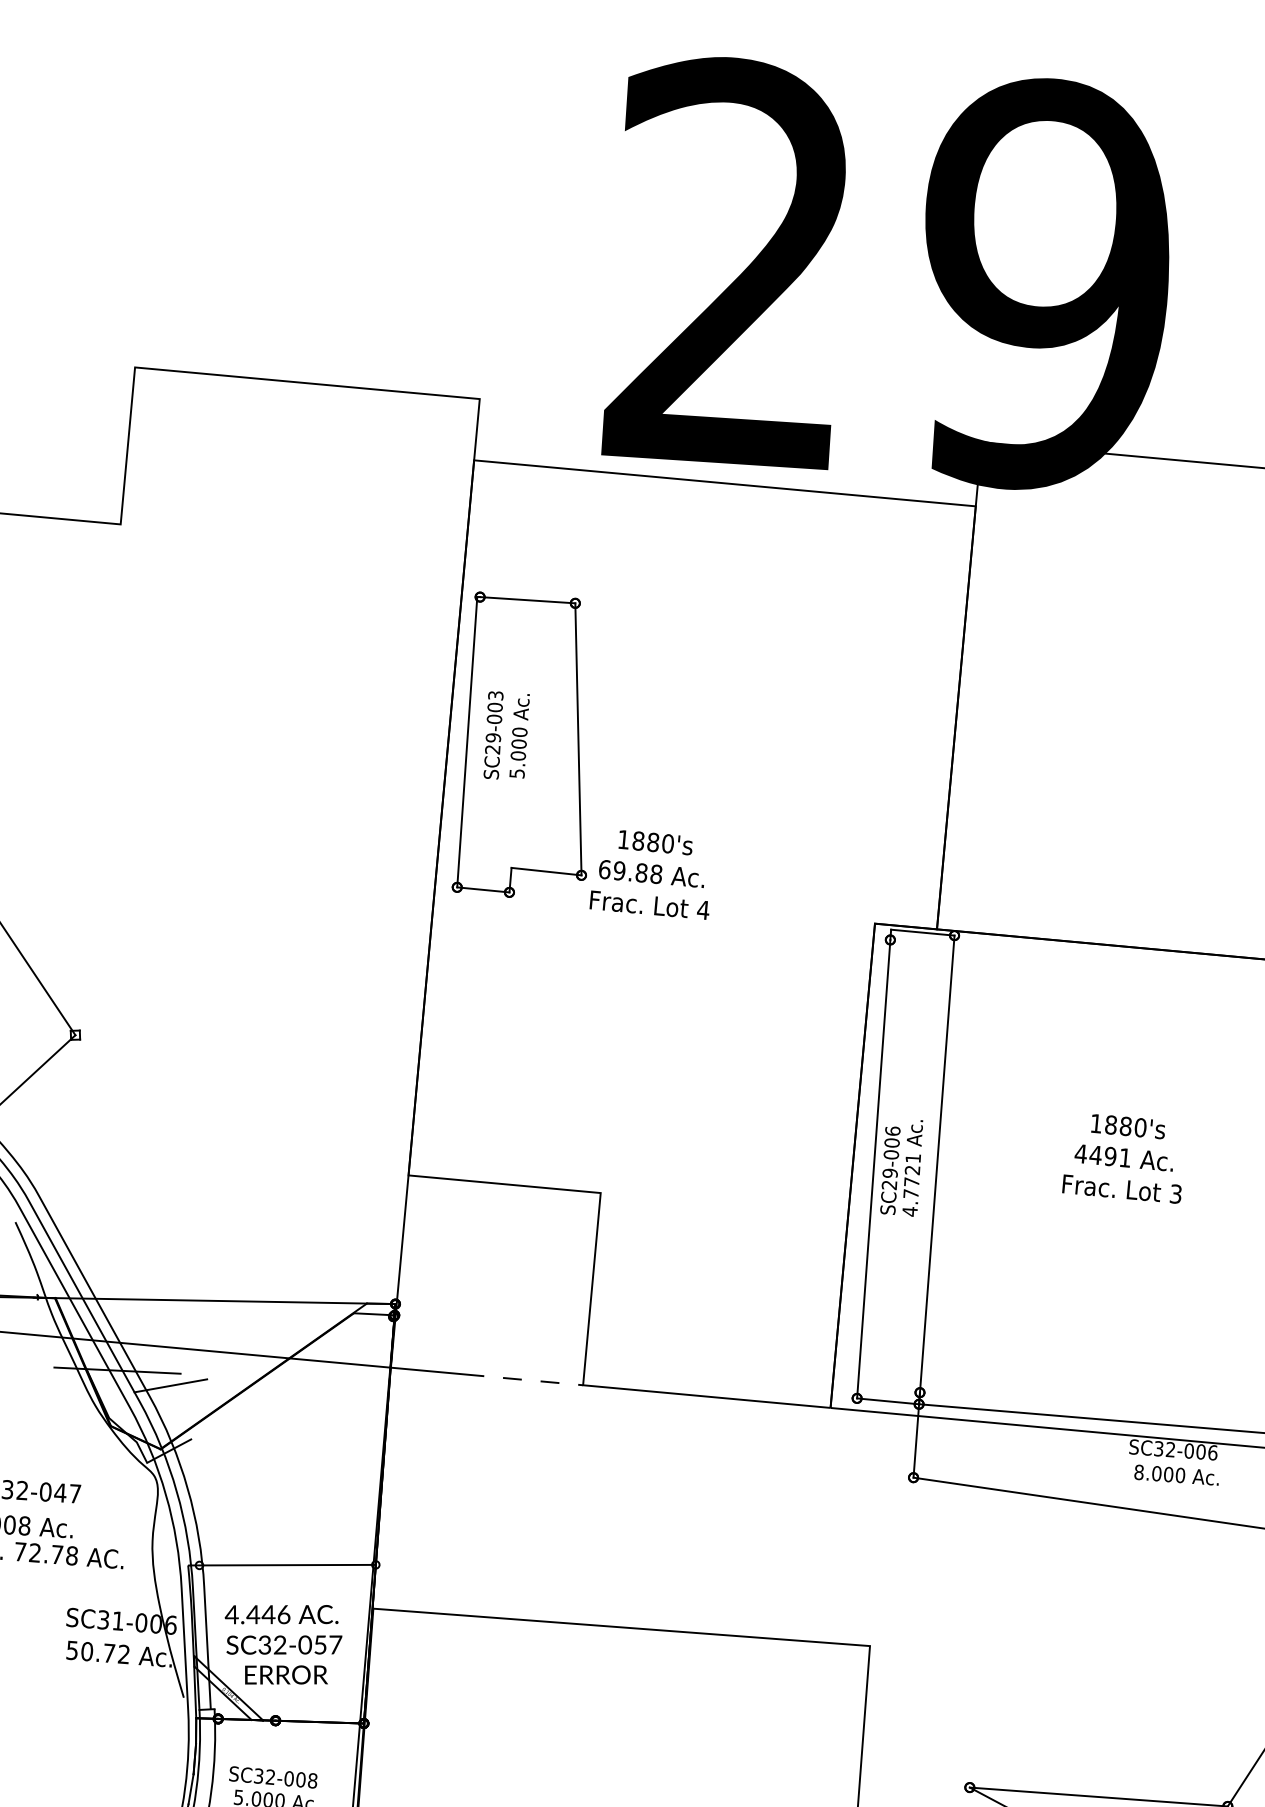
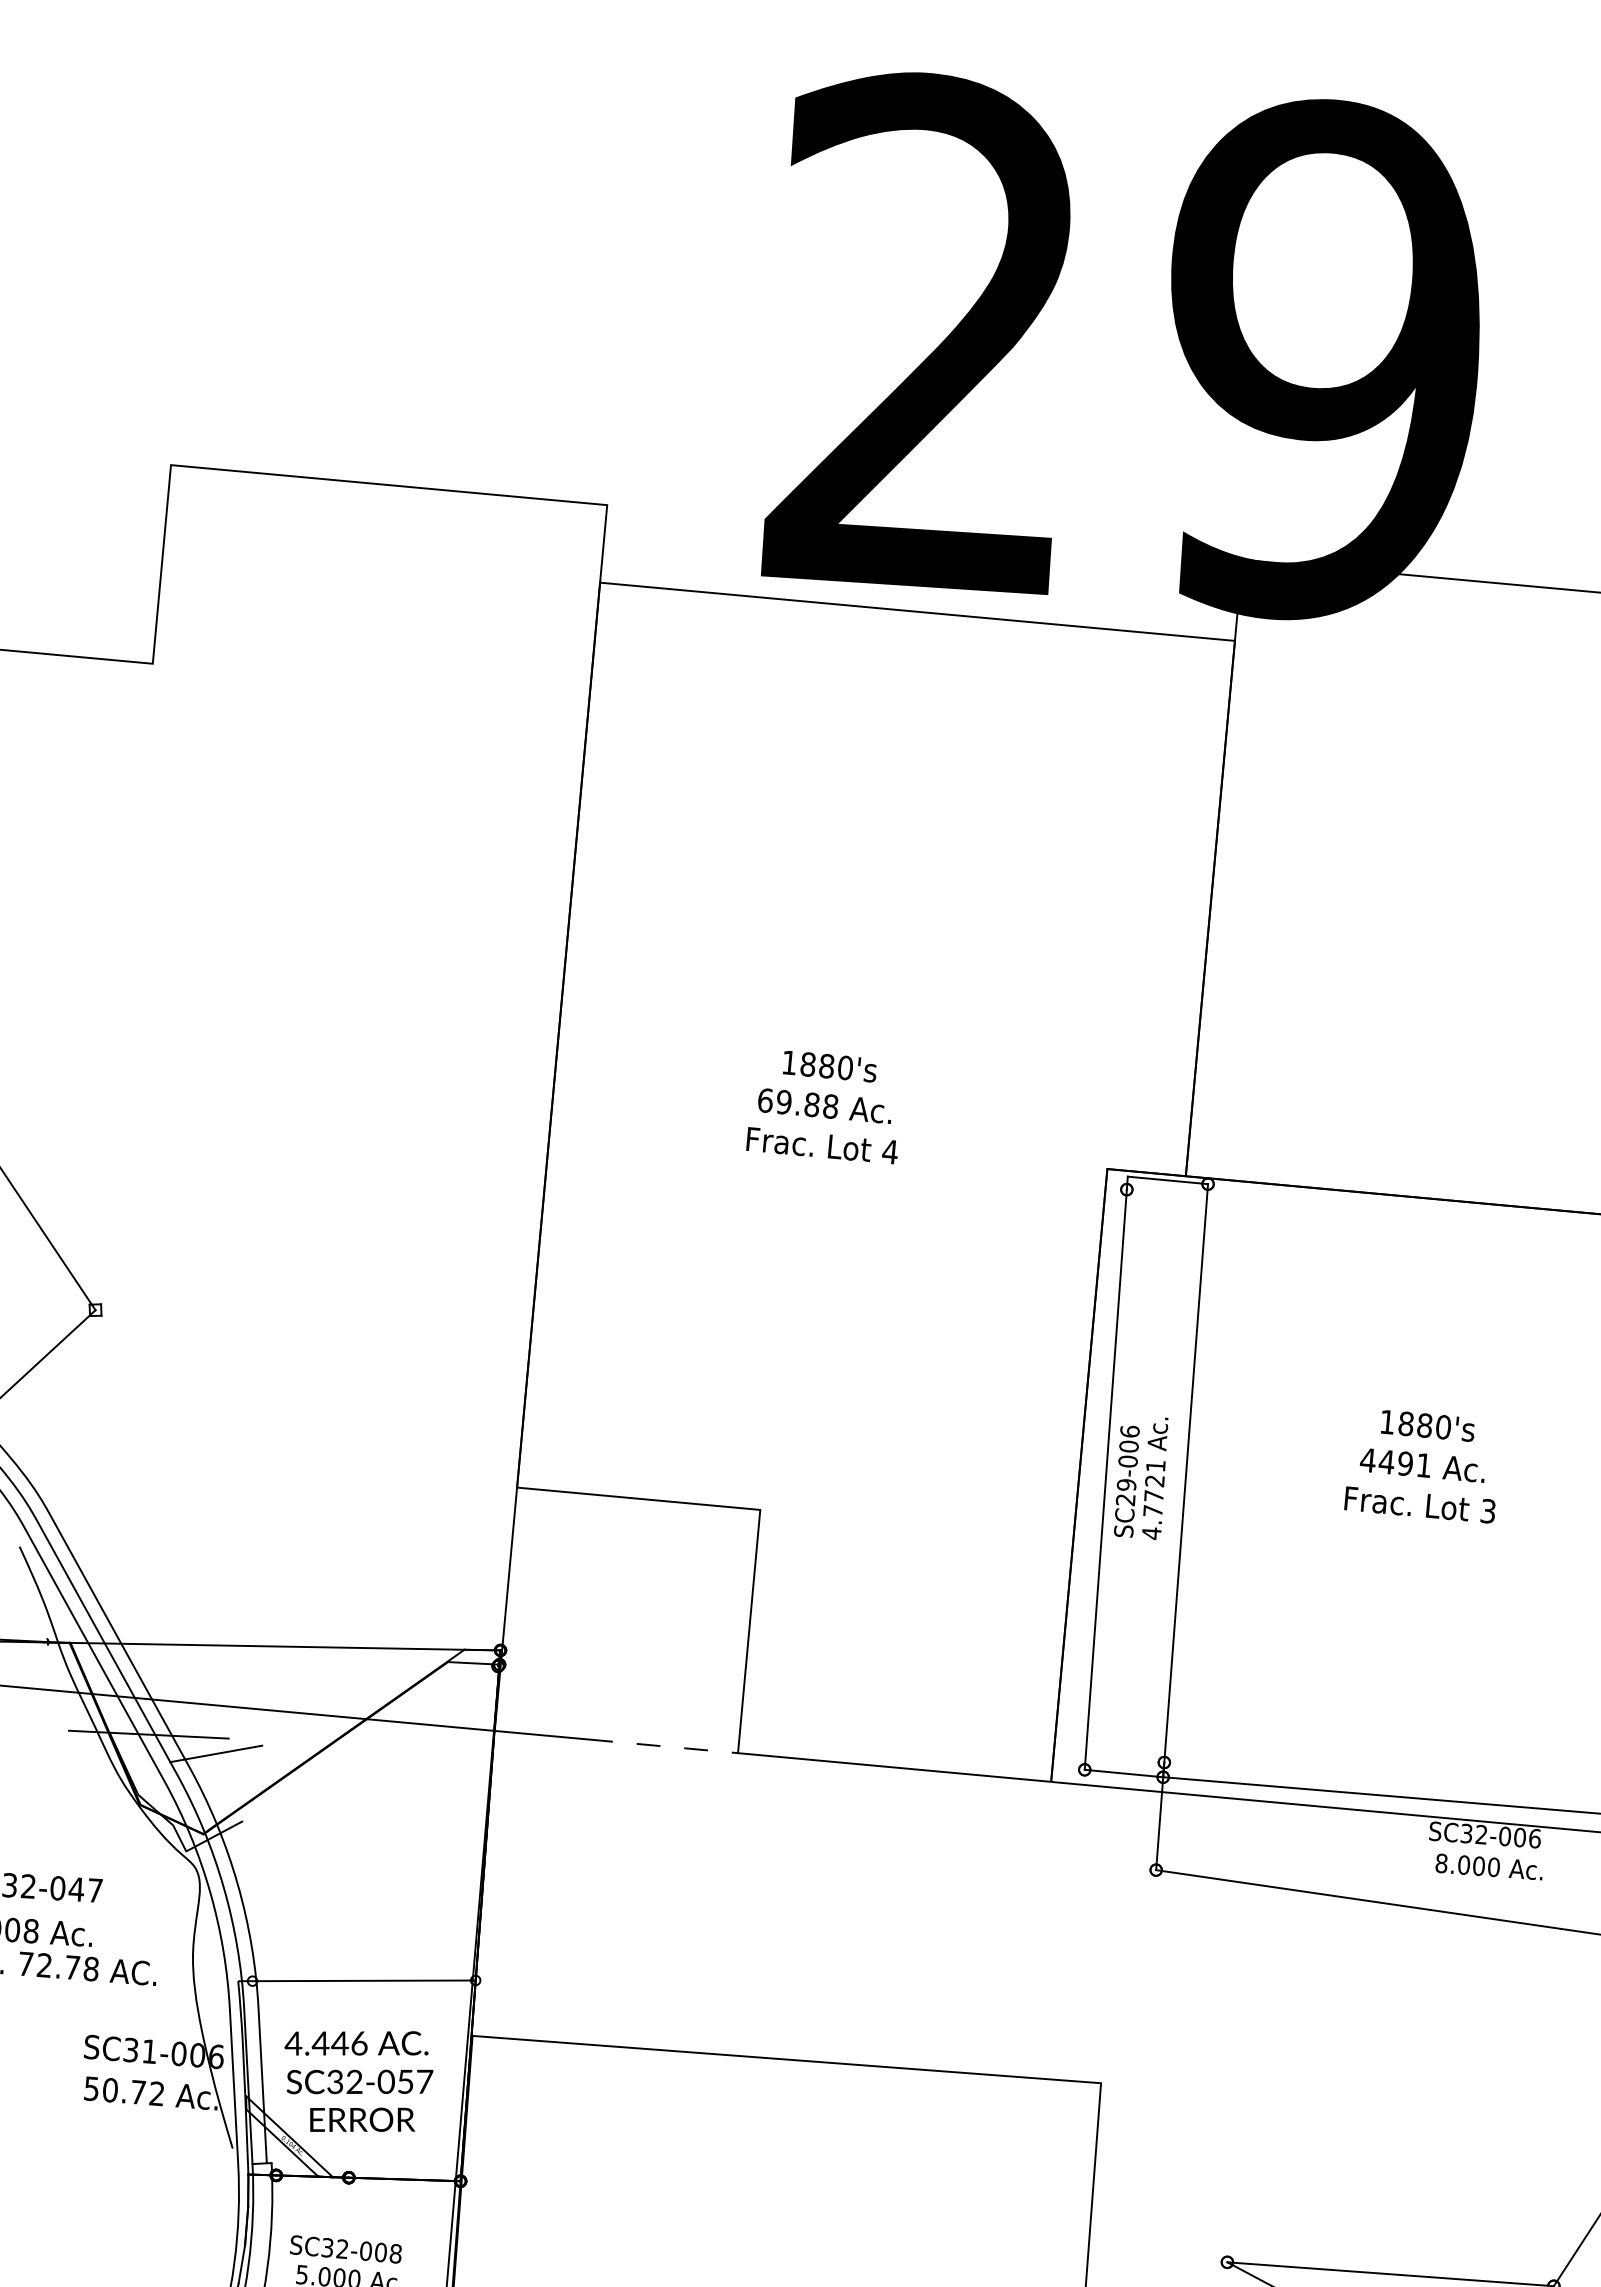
part: (519, 744) -> (657, 942), removed

